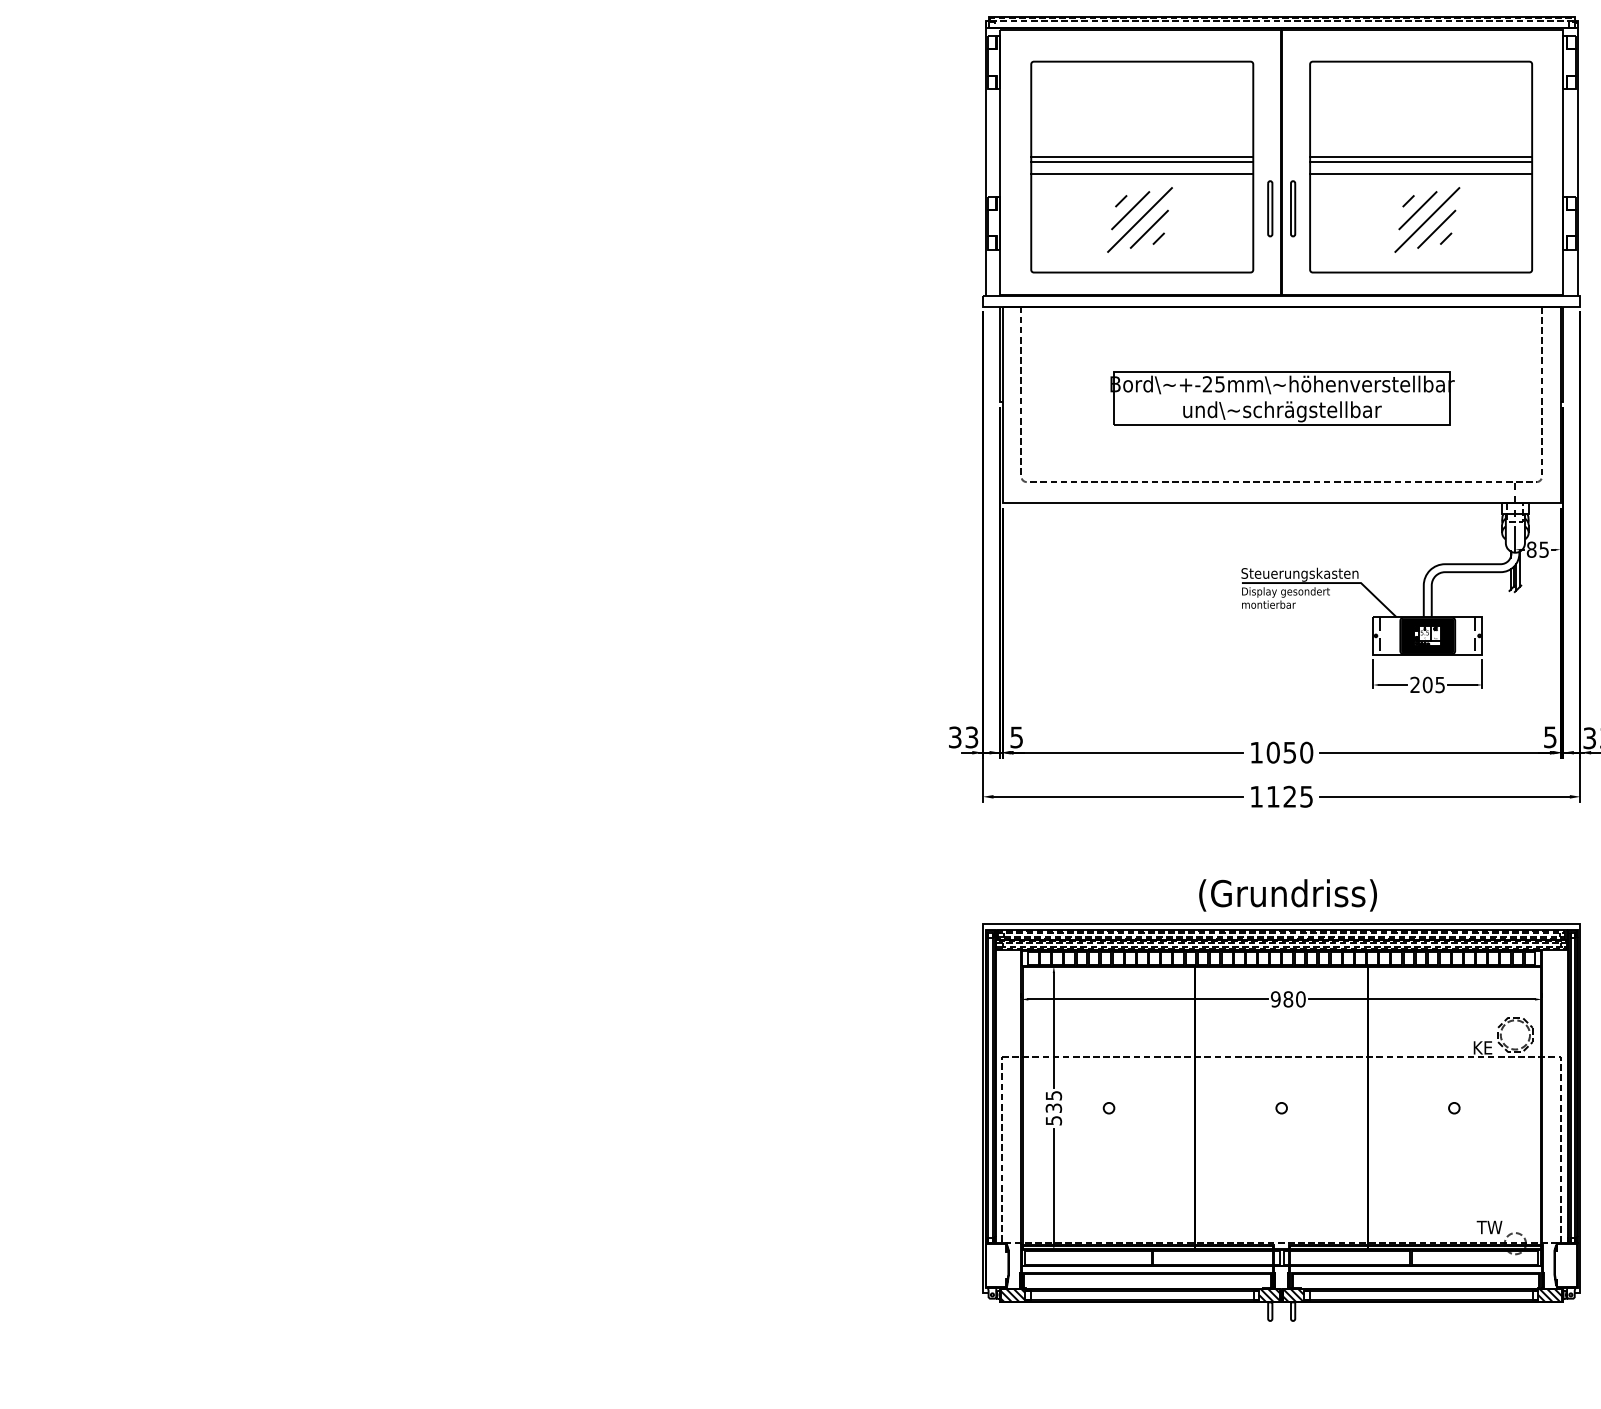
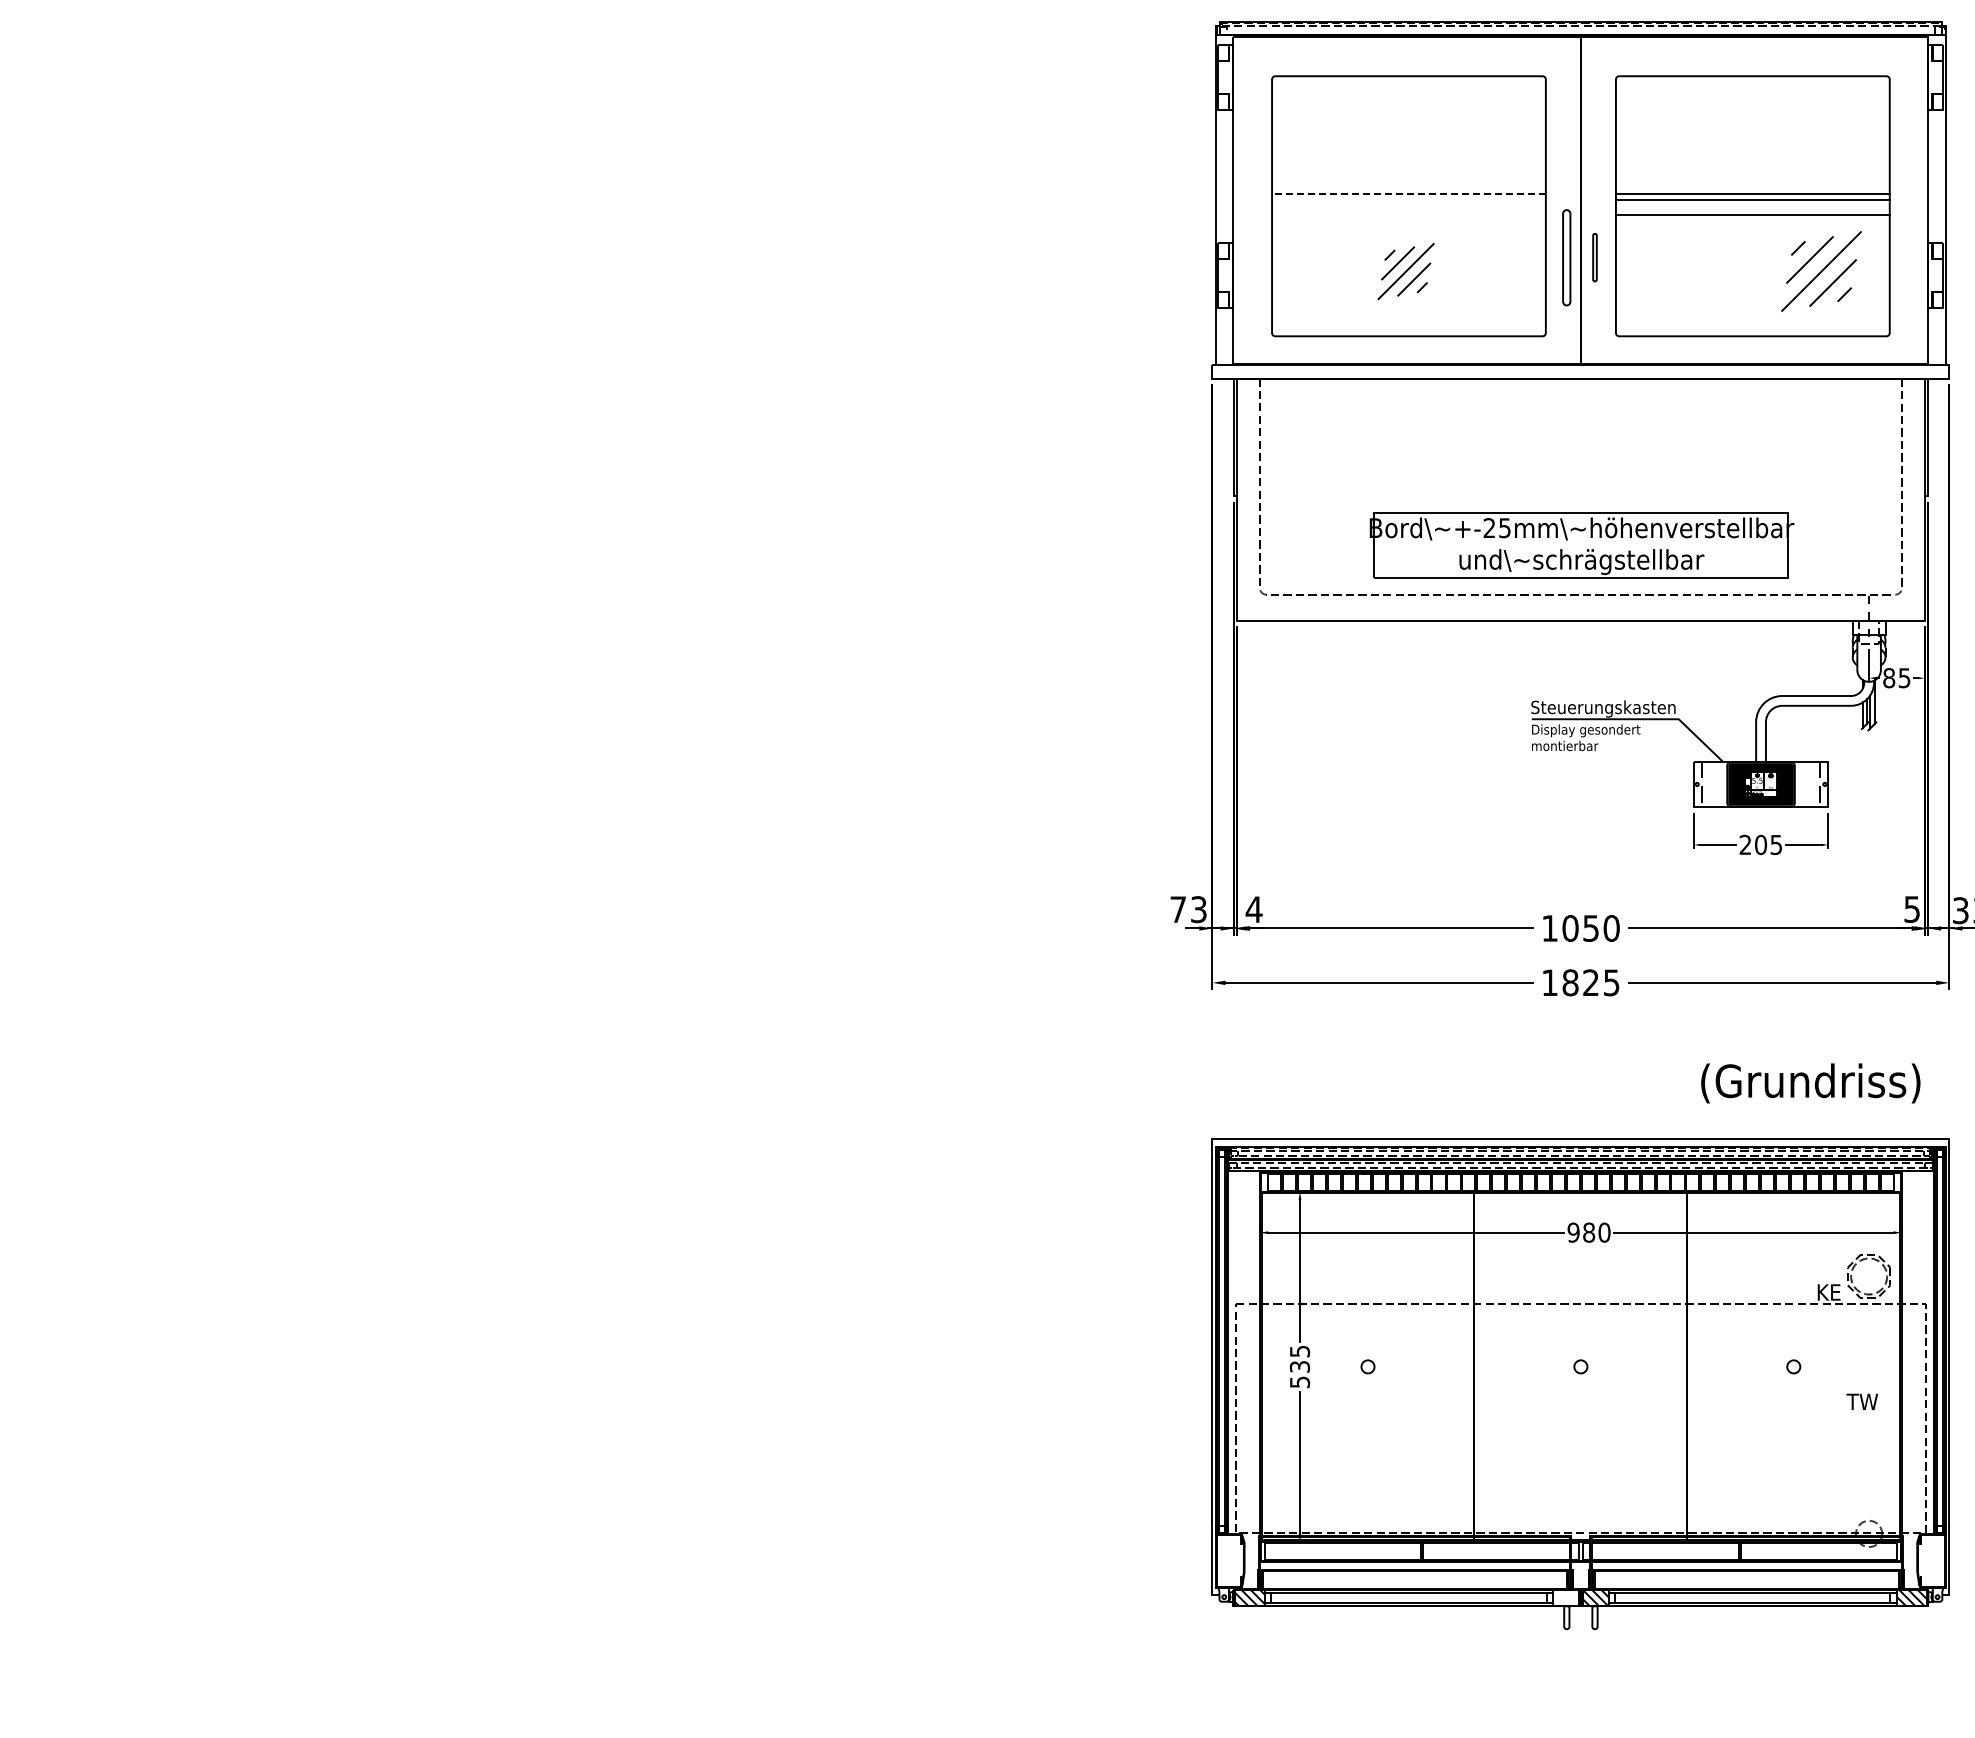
line: (1141, 156) -> (1408, 193), solid -> dashed
line: (1141, 162) -> (1408, 200), removed
line: (1141, 173) -> (1408, 214), removed
part: (1270, 208) -> (1566, 257), size x1.4
part: (1292, 208) -> (1594, 257), size x0.7
part: (1139, 219) -> (1405, 271), size x0.7
part: (1427, 219) -> (1821, 271), moved
part: (1282, 398) -> (1581, 545), moved
text: (954, 737) -> (1177, 909), 33 -> 73
text: (1016, 737) -> (1253, 909), 5 -> 4
text: (1273, 796) -> (1570, 982), 1125 -> 1825
text: (1287, 895) -> (1810, 1083), moved
text: (1488, 1227) -> (1861, 1401), moved
hatch: (1270, 1295) -> (1566, 1597), removed

